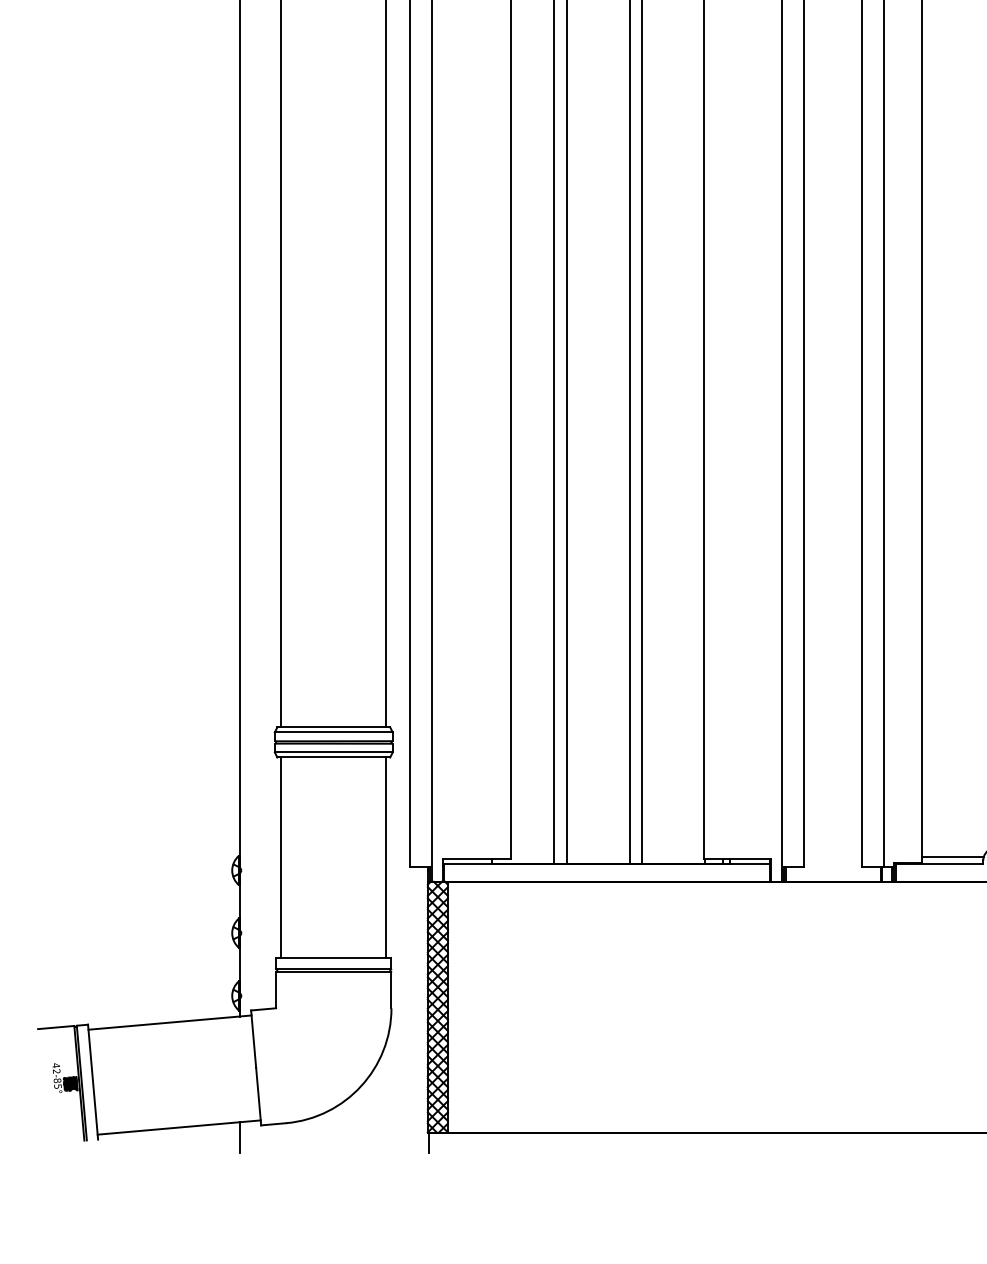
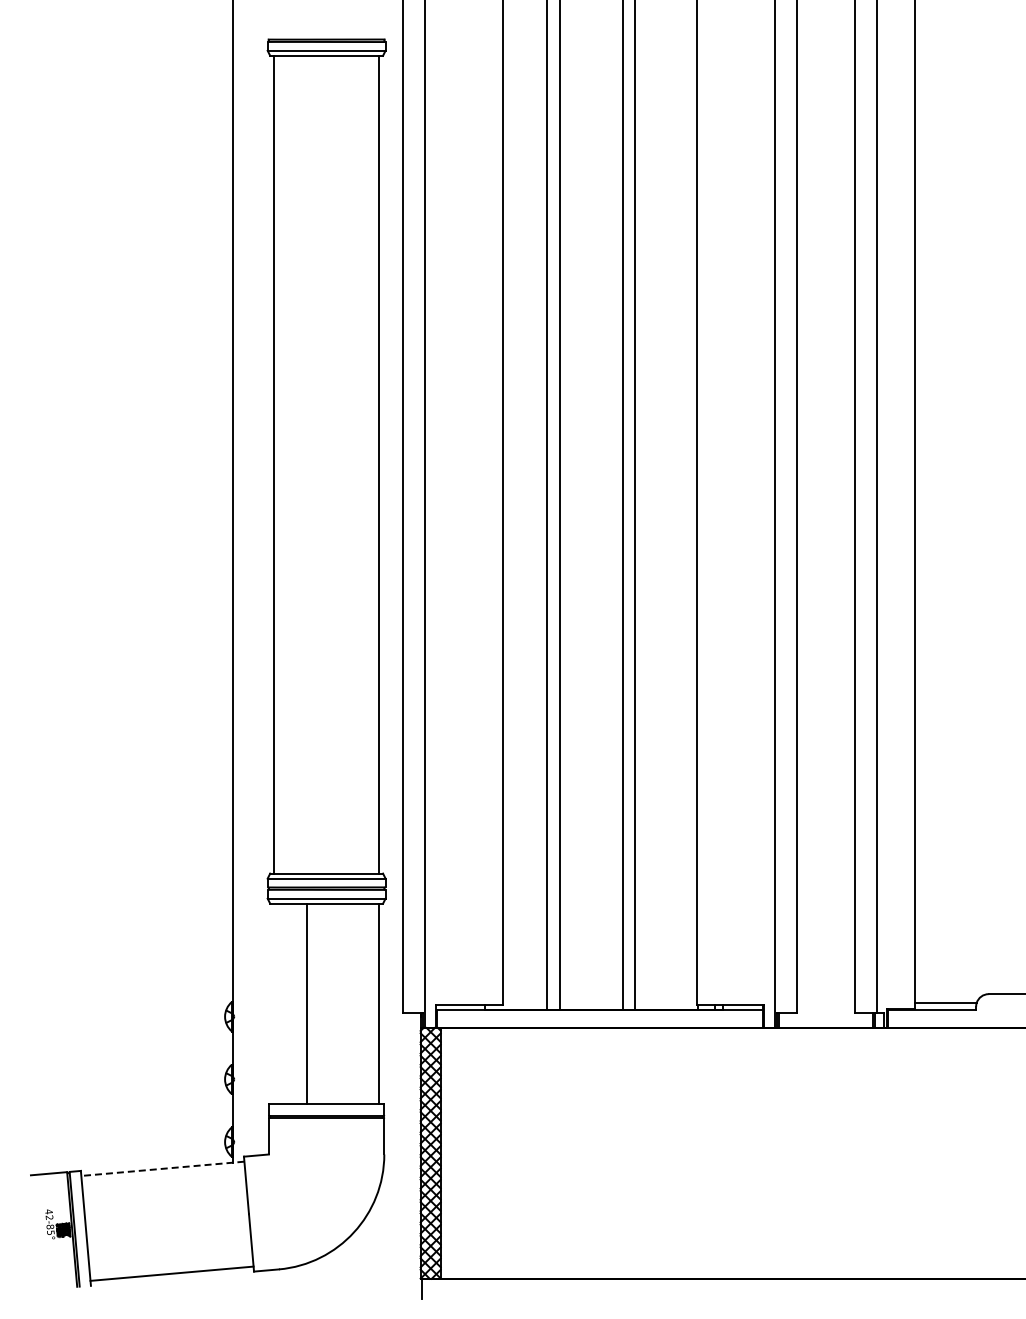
line: (280, 857) -> (306, 1003), moved
line: (169, 1022) -> (162, 1168), solid -> dashed
line: (239, 1137) -> (232, 1283), removed

